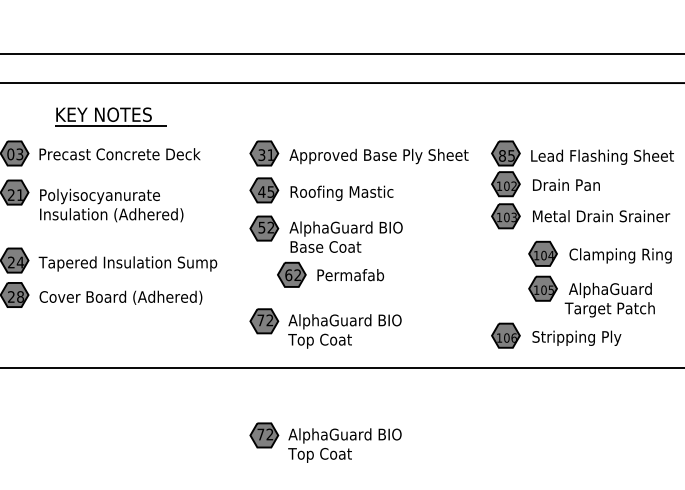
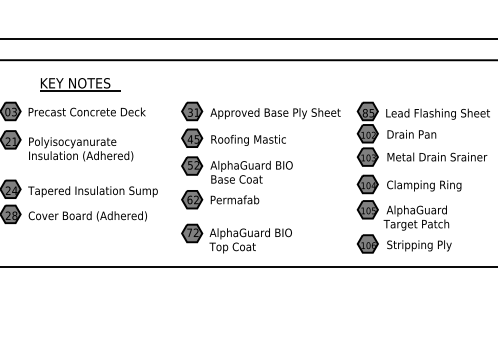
part: (330, 274) -> (220, 199), moved
part: (598, 278) -> (408, 202), moved
part: (325, 442) -> (236, 321), removed

